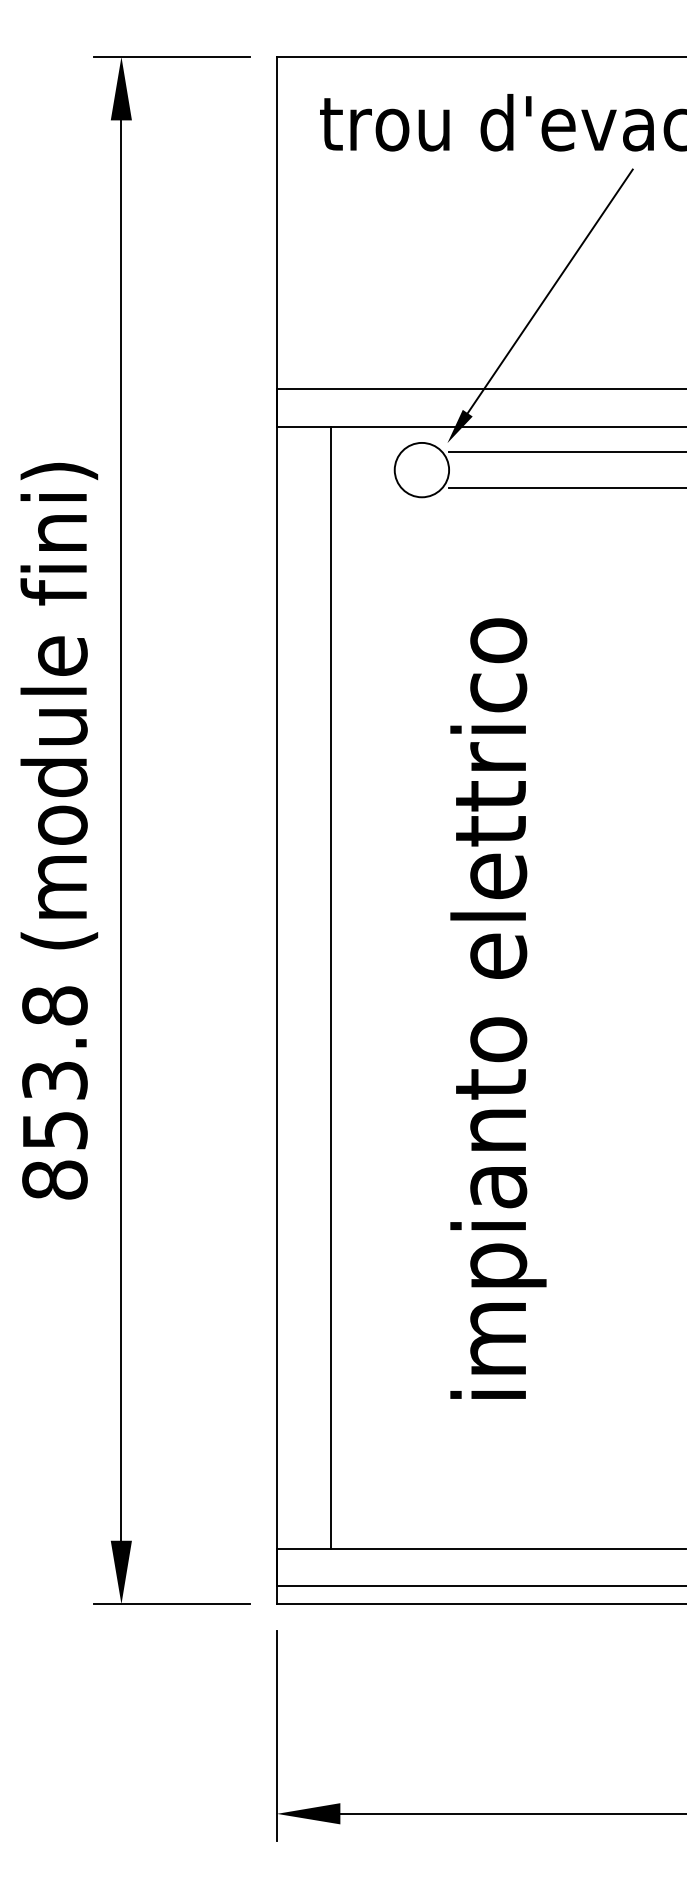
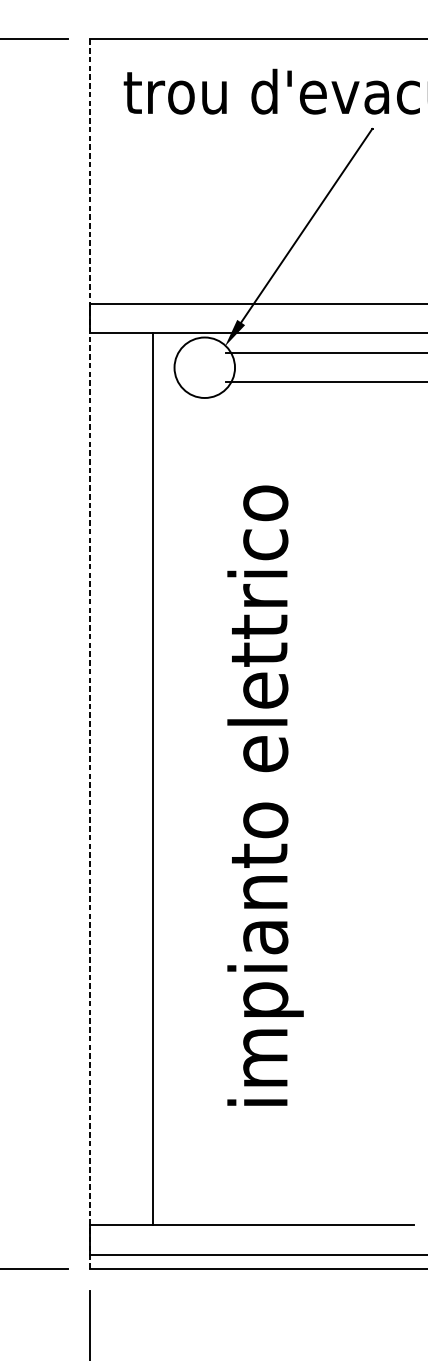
circle: (421, 469) -> (204, 367), size x1.4
line: (276, 830) -> (89, 654), solid -> dashed
line: (331, 987) -> (153, 778), moved

